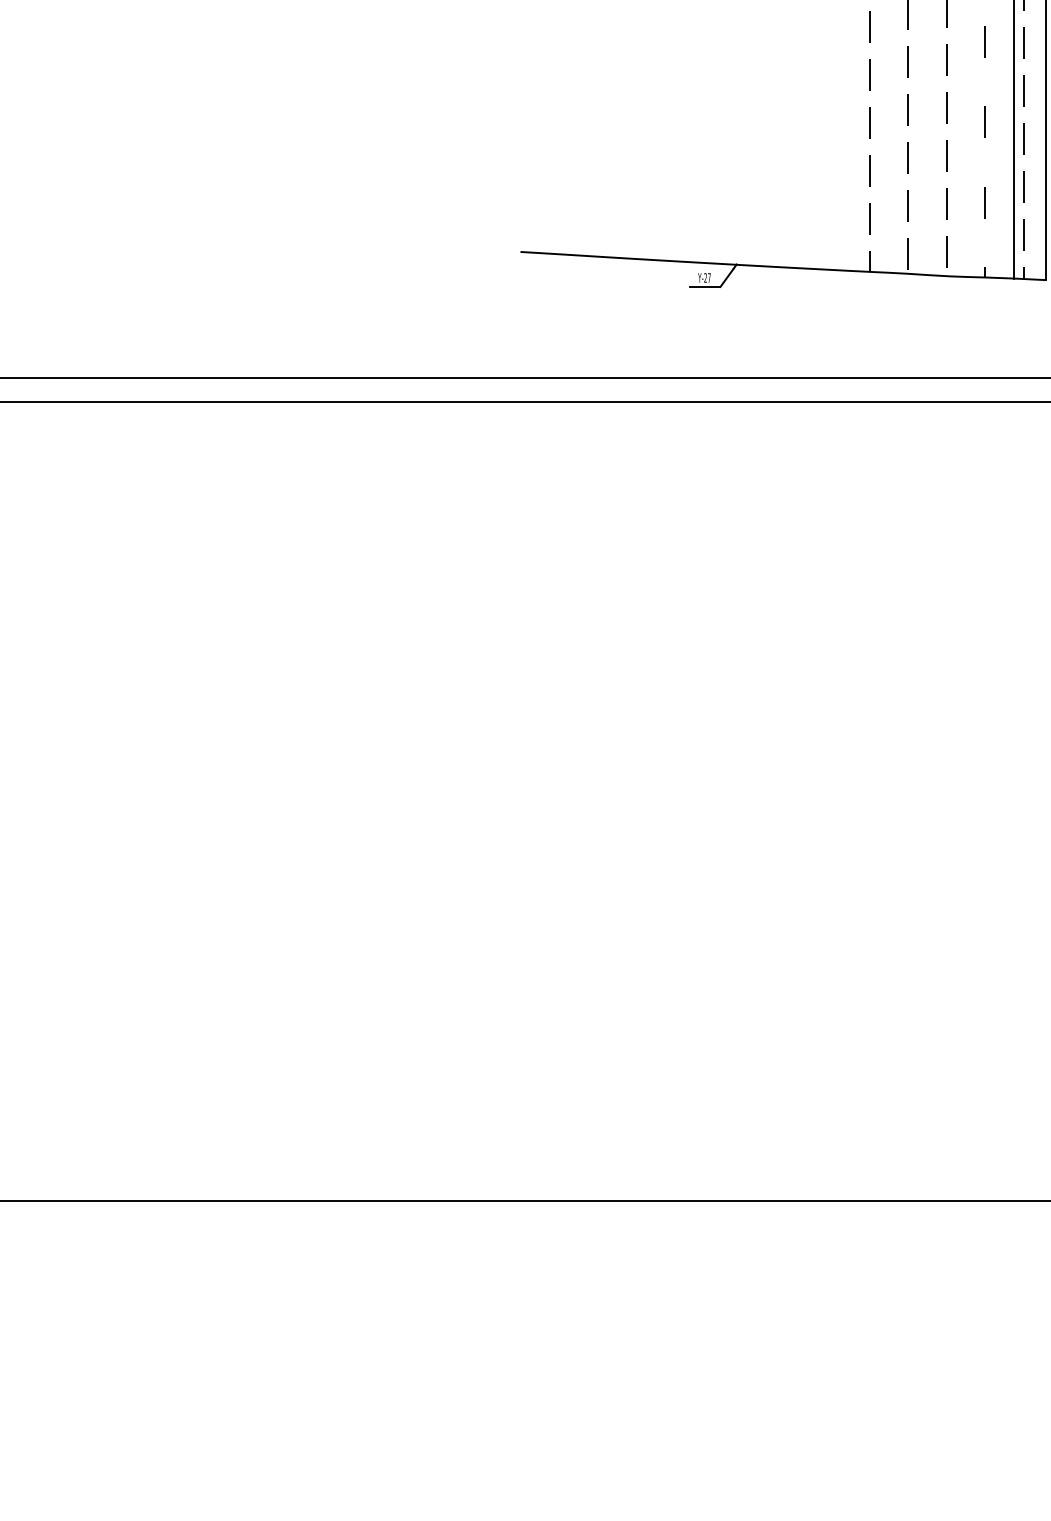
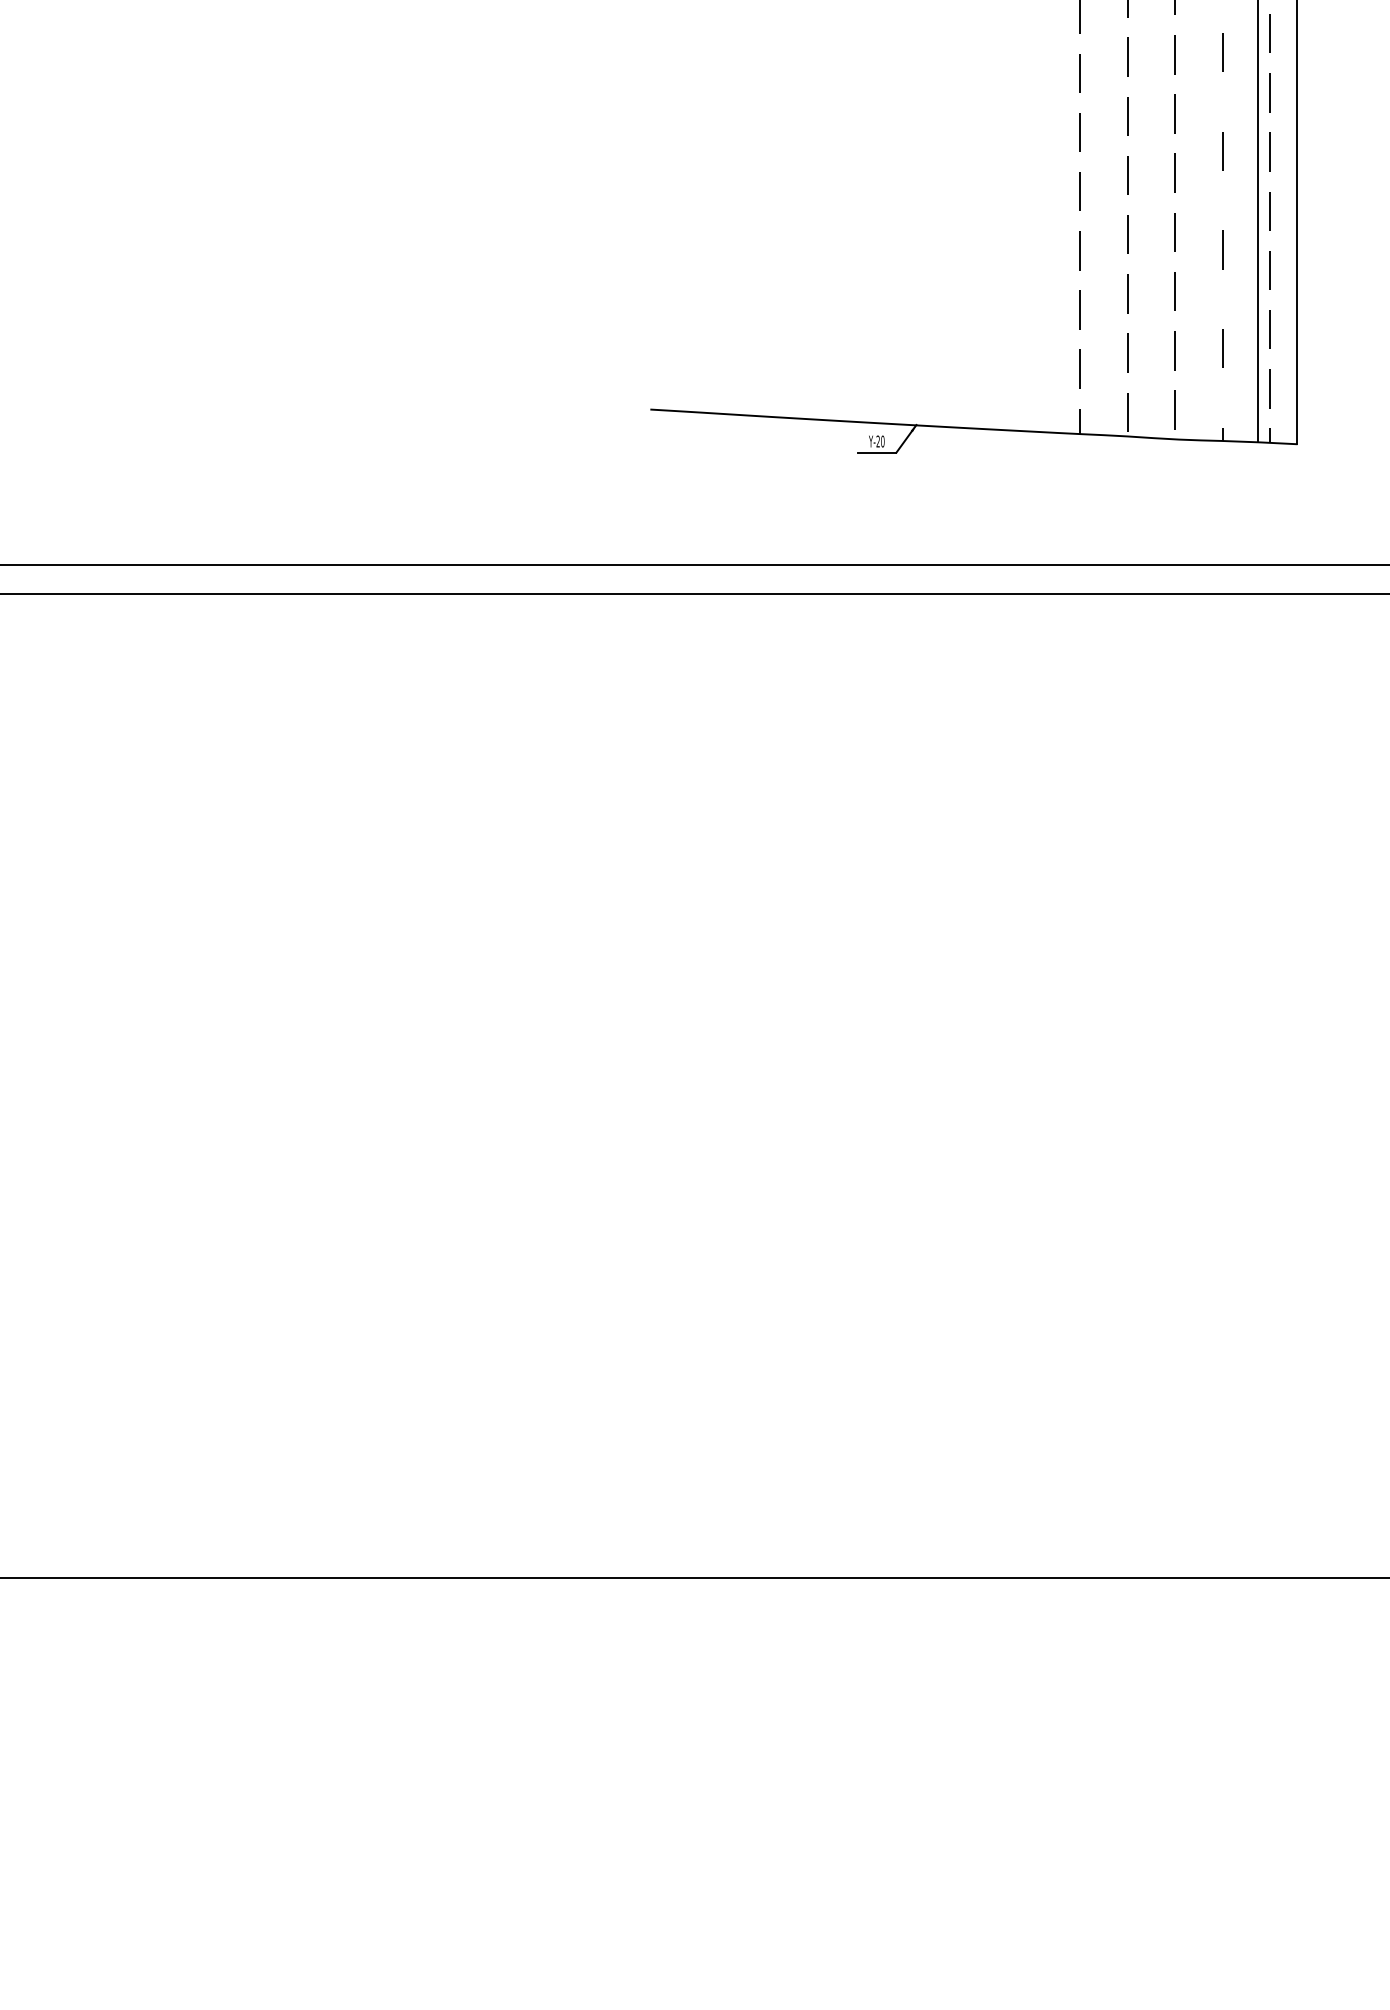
text: (709, 277) -> (882, 441), Y-27 -> Y-20

